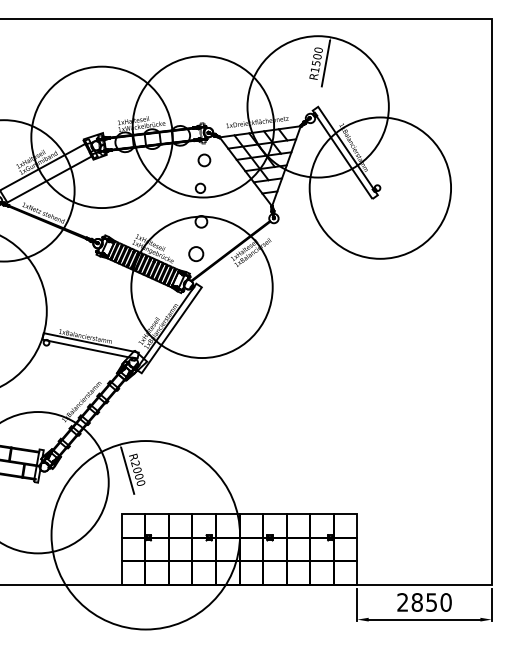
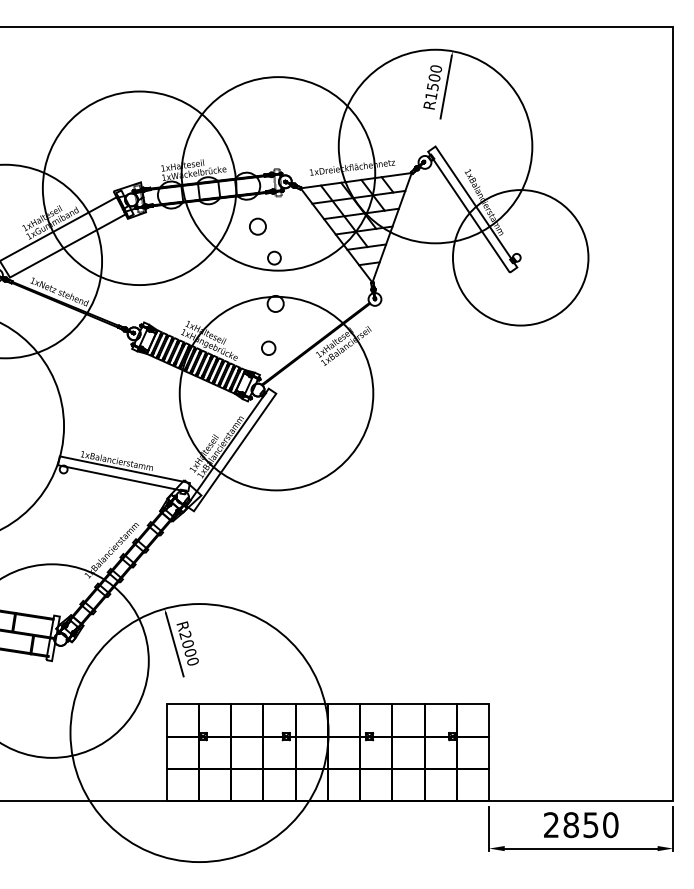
circle: (204, 160) -> (258, 226), moved
circle: (380, 187) -> (520, 256), size x0.7
circle: (196, 254) -> (268, 348), size x0.7

